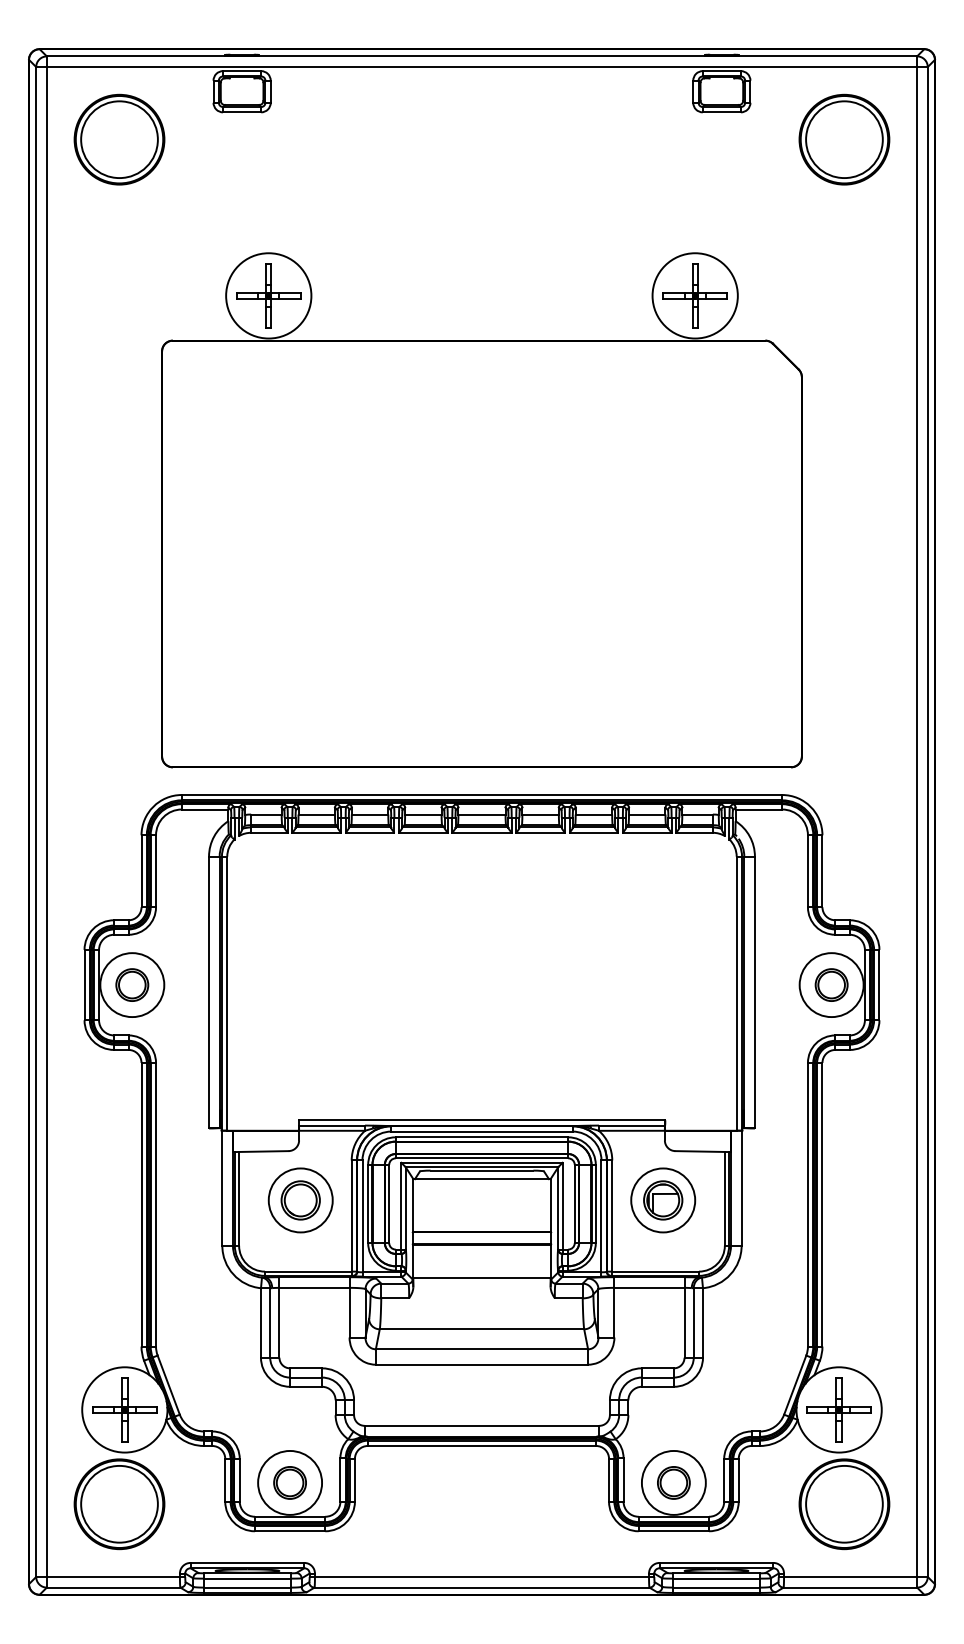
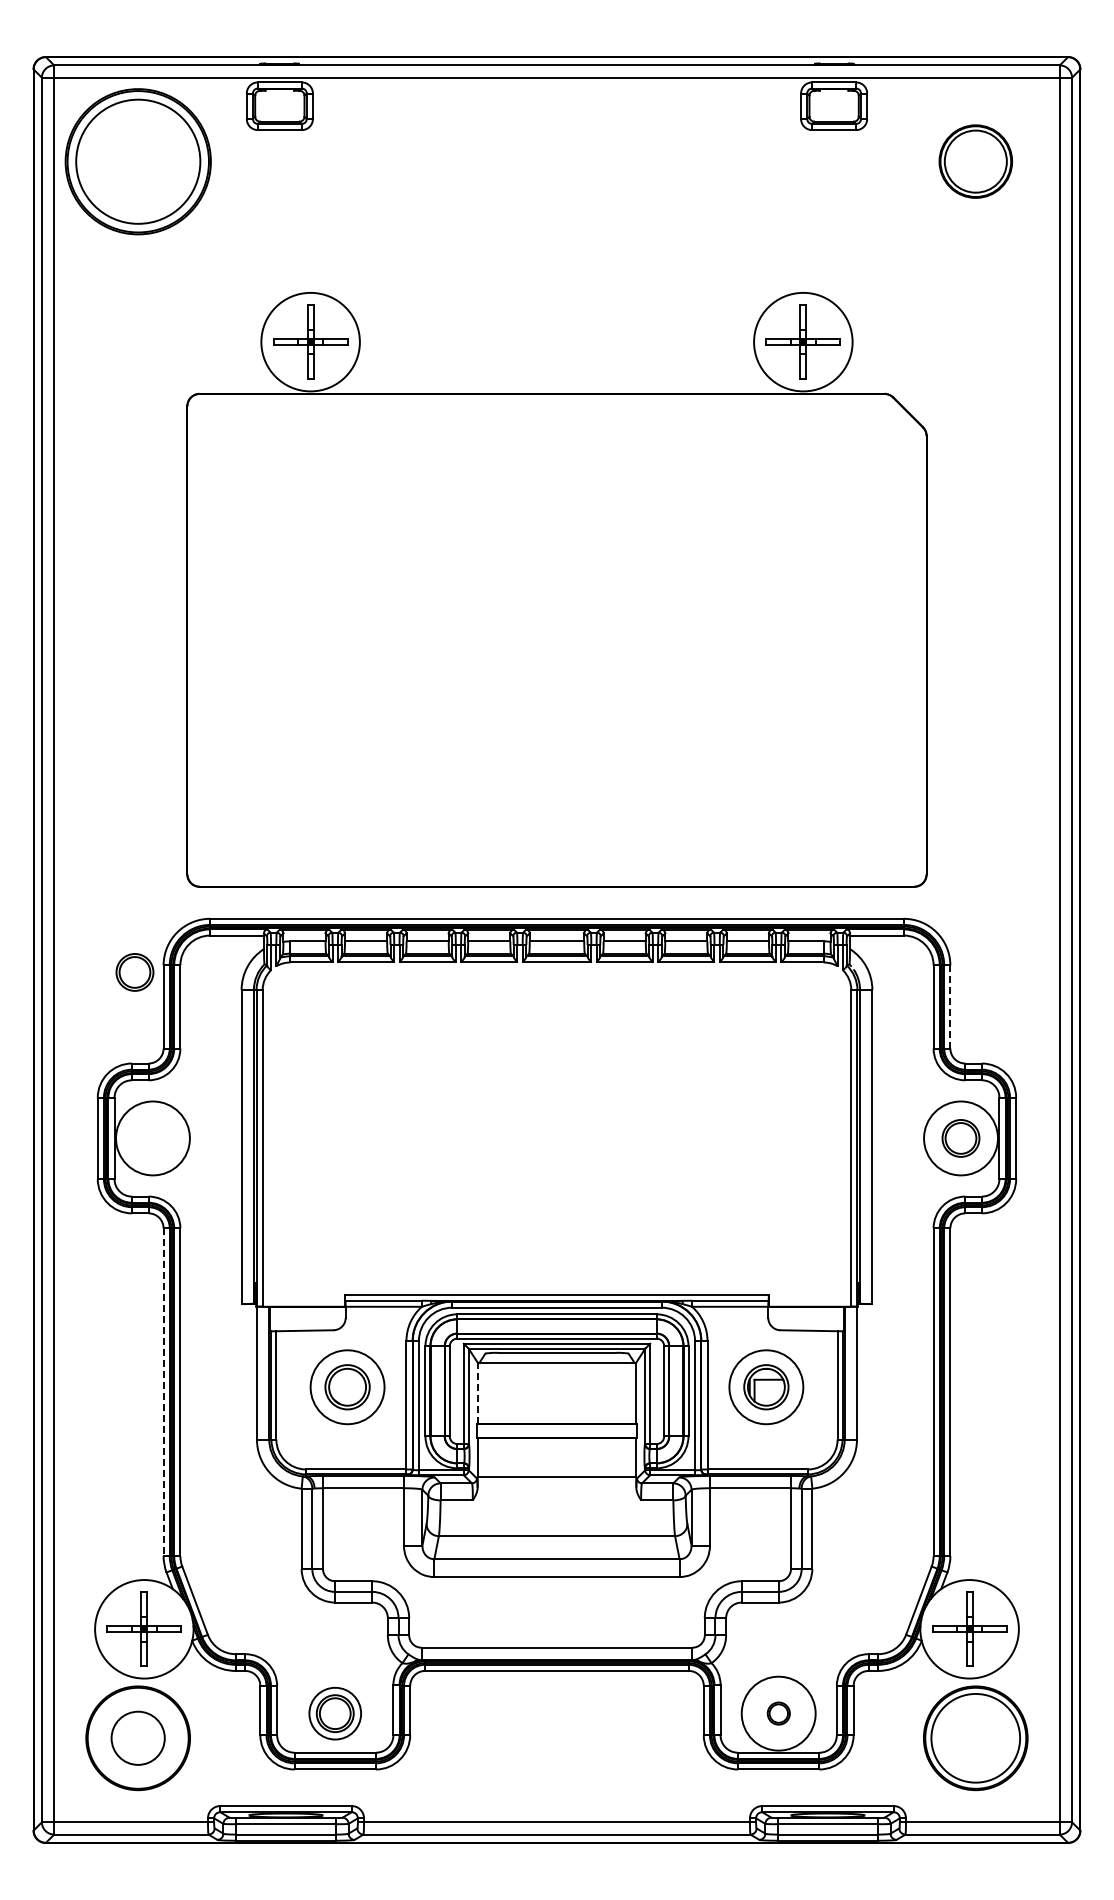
part: (118, 139) -> (137, 161), size x1.4
part: (844, 139) -> (975, 161), size x0.7
line: (822, 870) -> (950, 1006), solid -> dashed
part: (131, 985) -> (134, 972), moved
line: (141, 1204) -> (163, 1392), solid -> dashed
line: (413, 1205) -> (477, 1393), solid -> dashed
circle: (290, 1482) -> (335, 1713), size x0.7
part: (673, 1482) -> (778, 1713), size x0.6
circle: (118, 1503) -> (137, 1737), size x0.6

